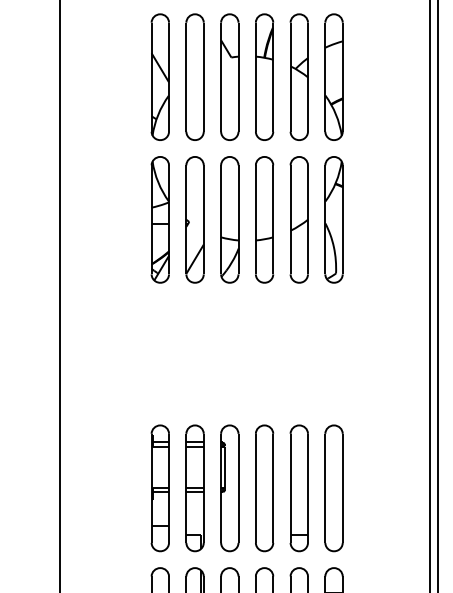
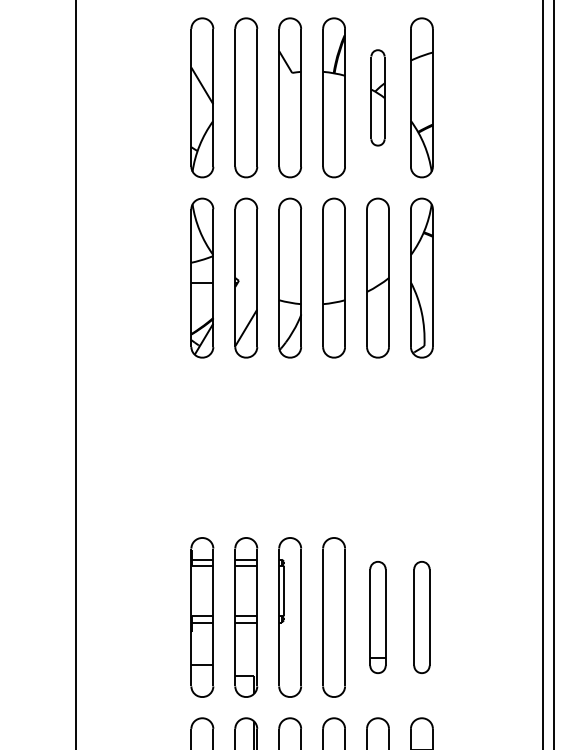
part: (298, 76) -> (377, 97), size x0.6
part: (298, 488) -> (377, 617), size x0.7
part: (333, 488) -> (421, 617), size x0.7

